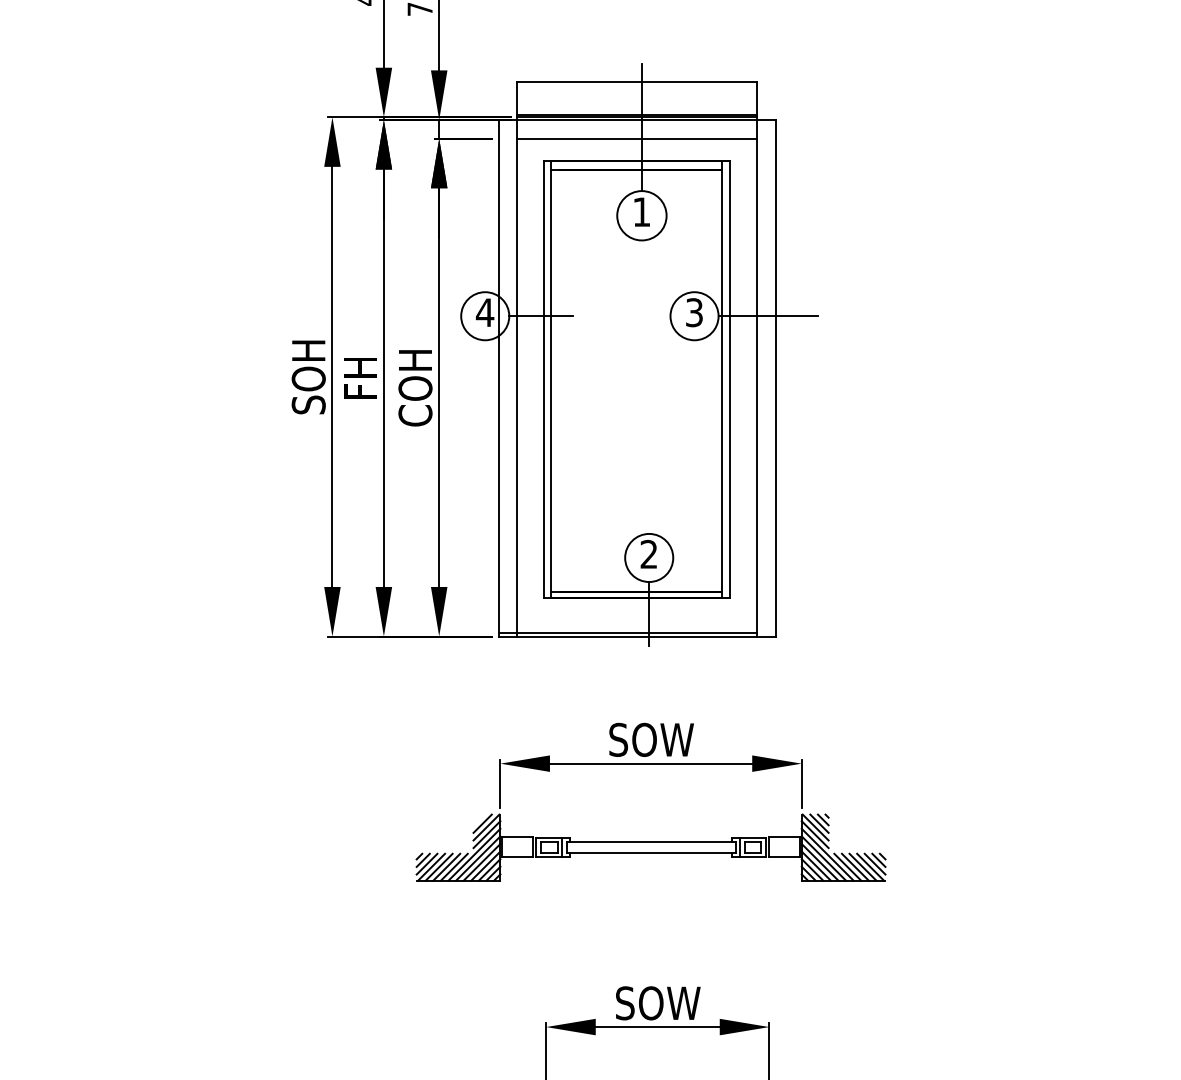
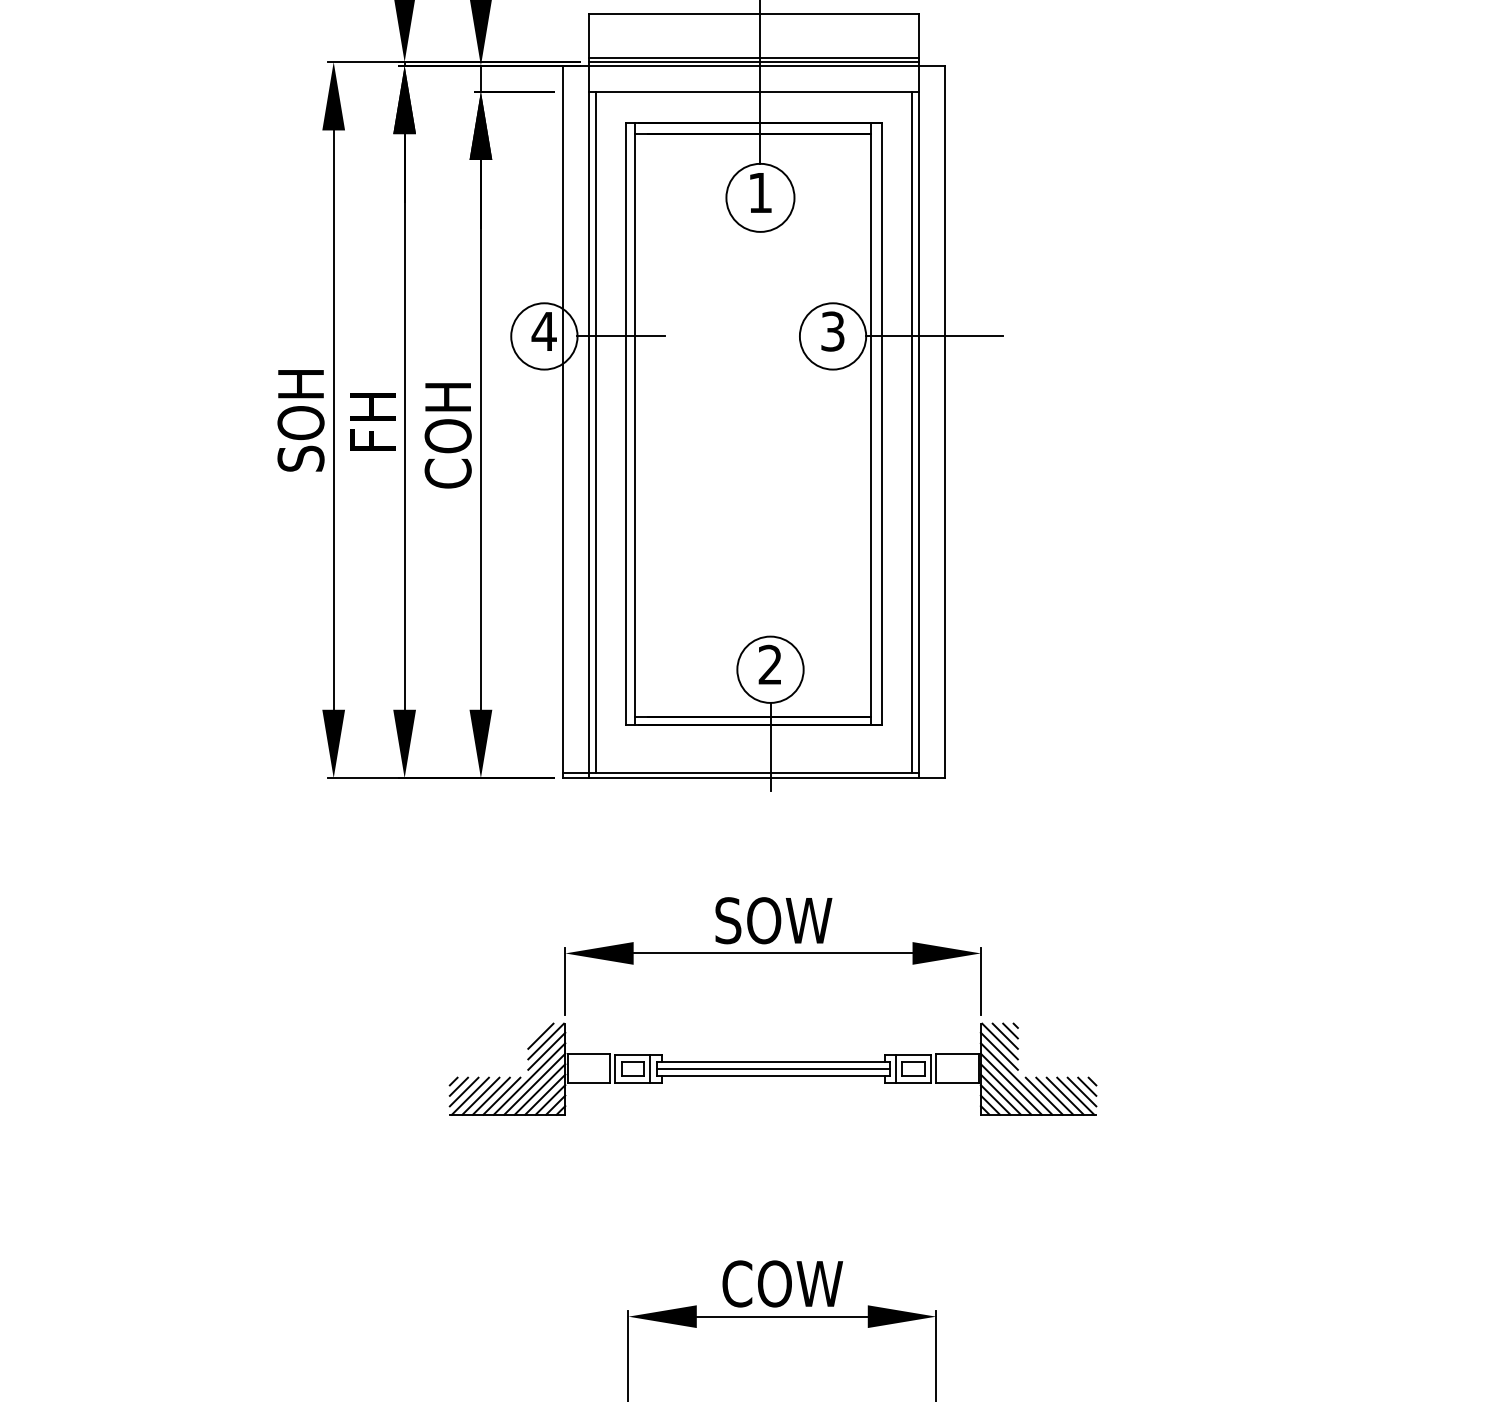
line: (522, 385) -> (595, 431), added
line: (751, 385) -> (911, 431), added
line: (650, 847) -> (772, 1069), added
text: (657, 1003) -> (781, 1284), SOW -> COW

